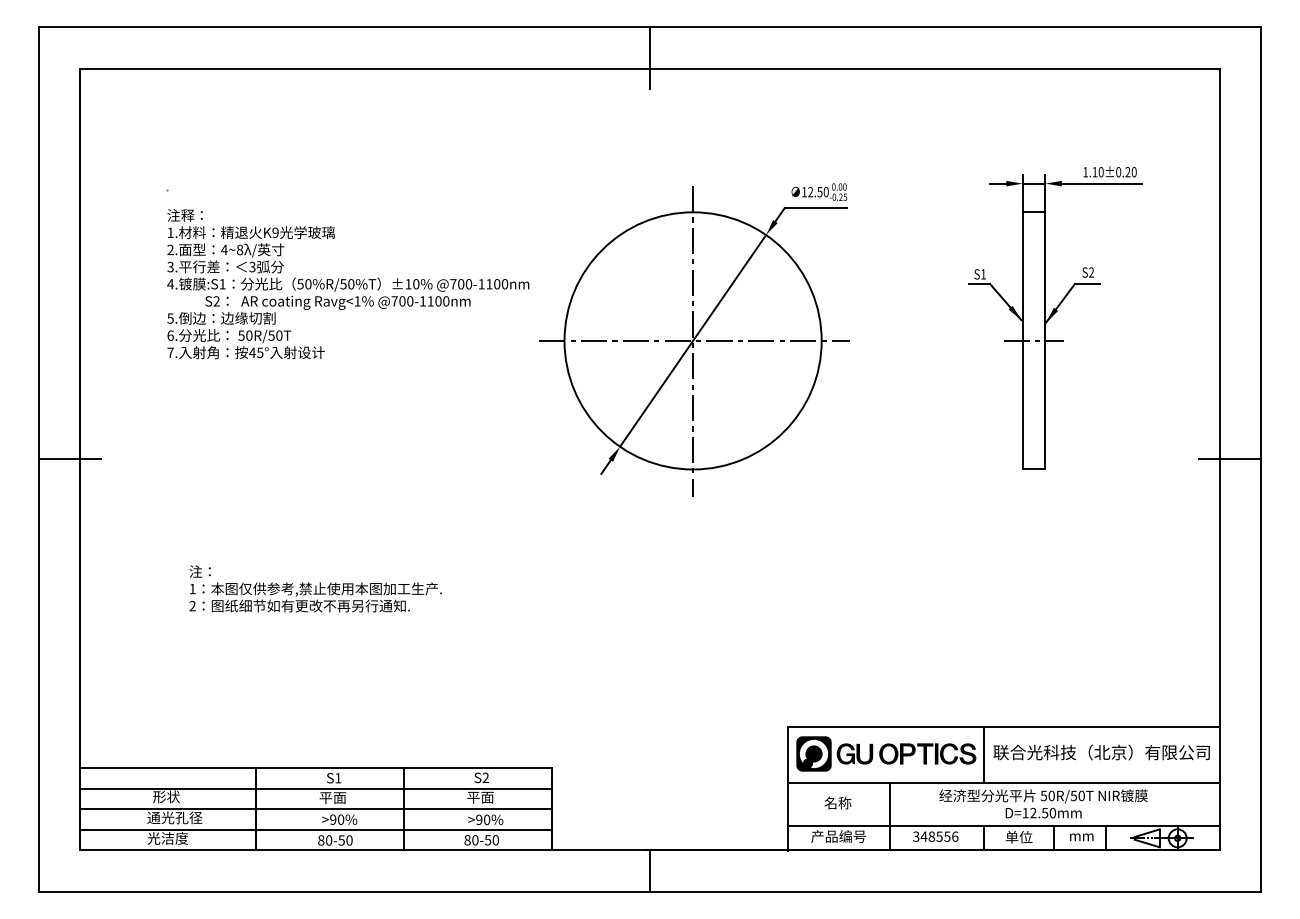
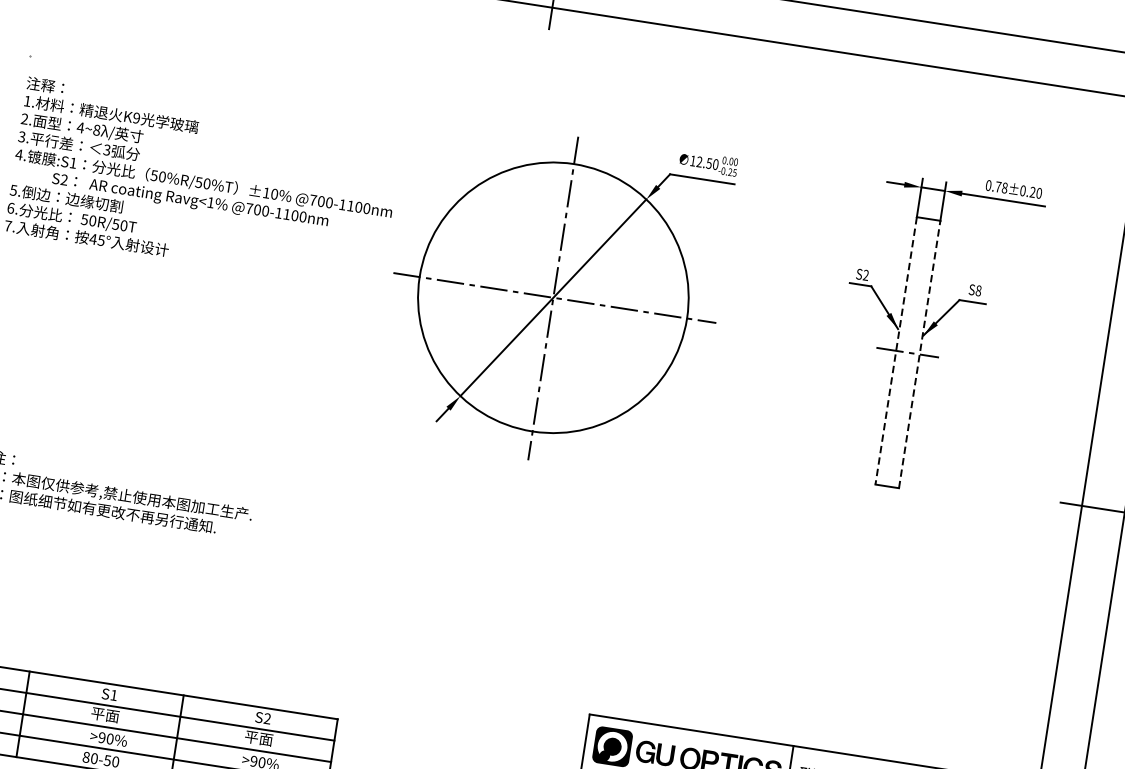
text: (1093, 172) -> (996, 187), 1.10±0.20 -> 0.78±0.20
text: (1091, 272) -> (978, 290), S2 -> S8
text: (983, 274) -> (866, 275), S1 -> S2
line: (1022, 340) -> (895, 350), solid -> dashed
line: (1045, 340) -> (919, 354), solid -> dashed

